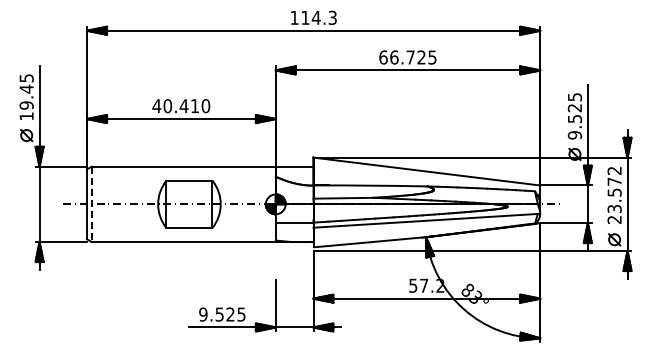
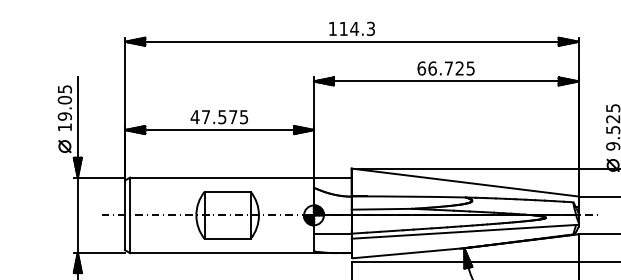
text: (26, 88) -> (64, 99), 19.45 -> 19.05
text: (186, 106) -> (224, 117), 40.410 -> 47.575
line: (91, 204) -> (129, 215), dashed -> solid

